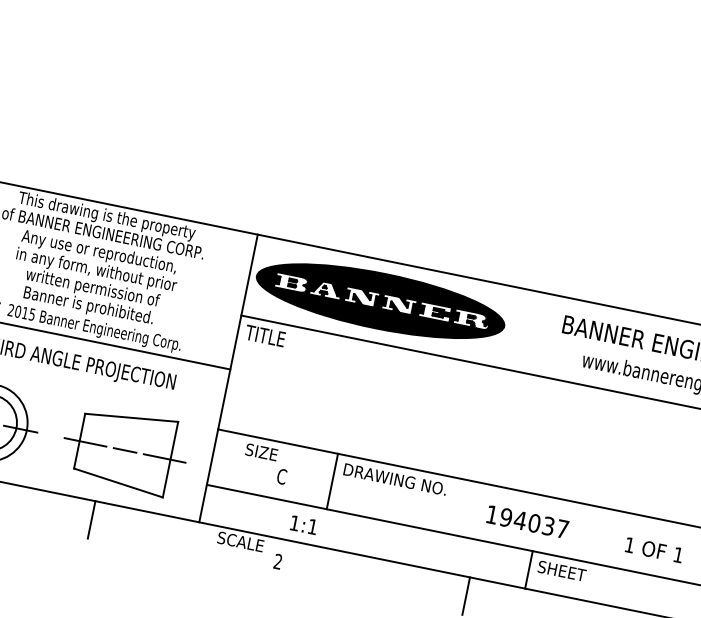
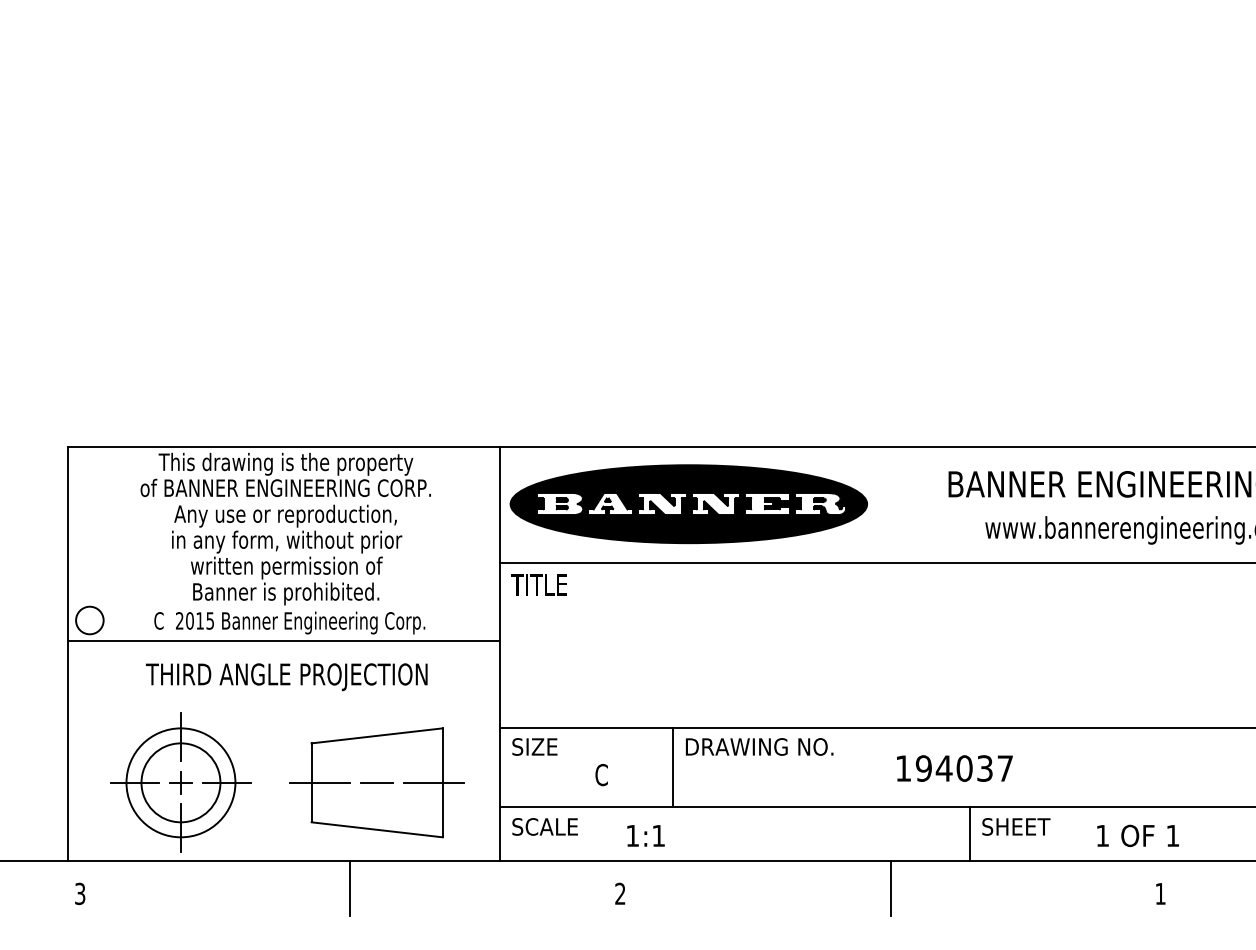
text: (261, 451) -> (534, 746), moved
text: (240, 541) -> (544, 826), moved
text: (653, 549) -> (1137, 835), moved

